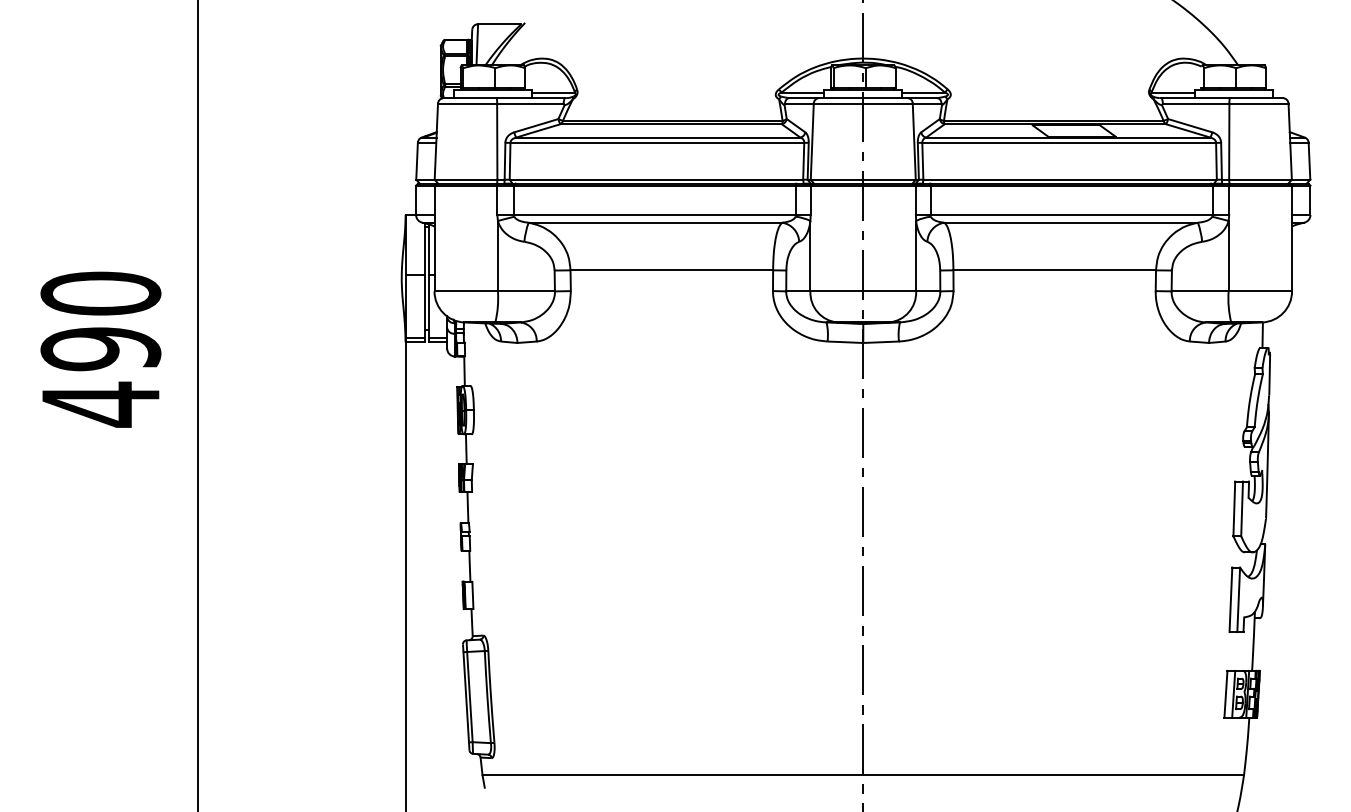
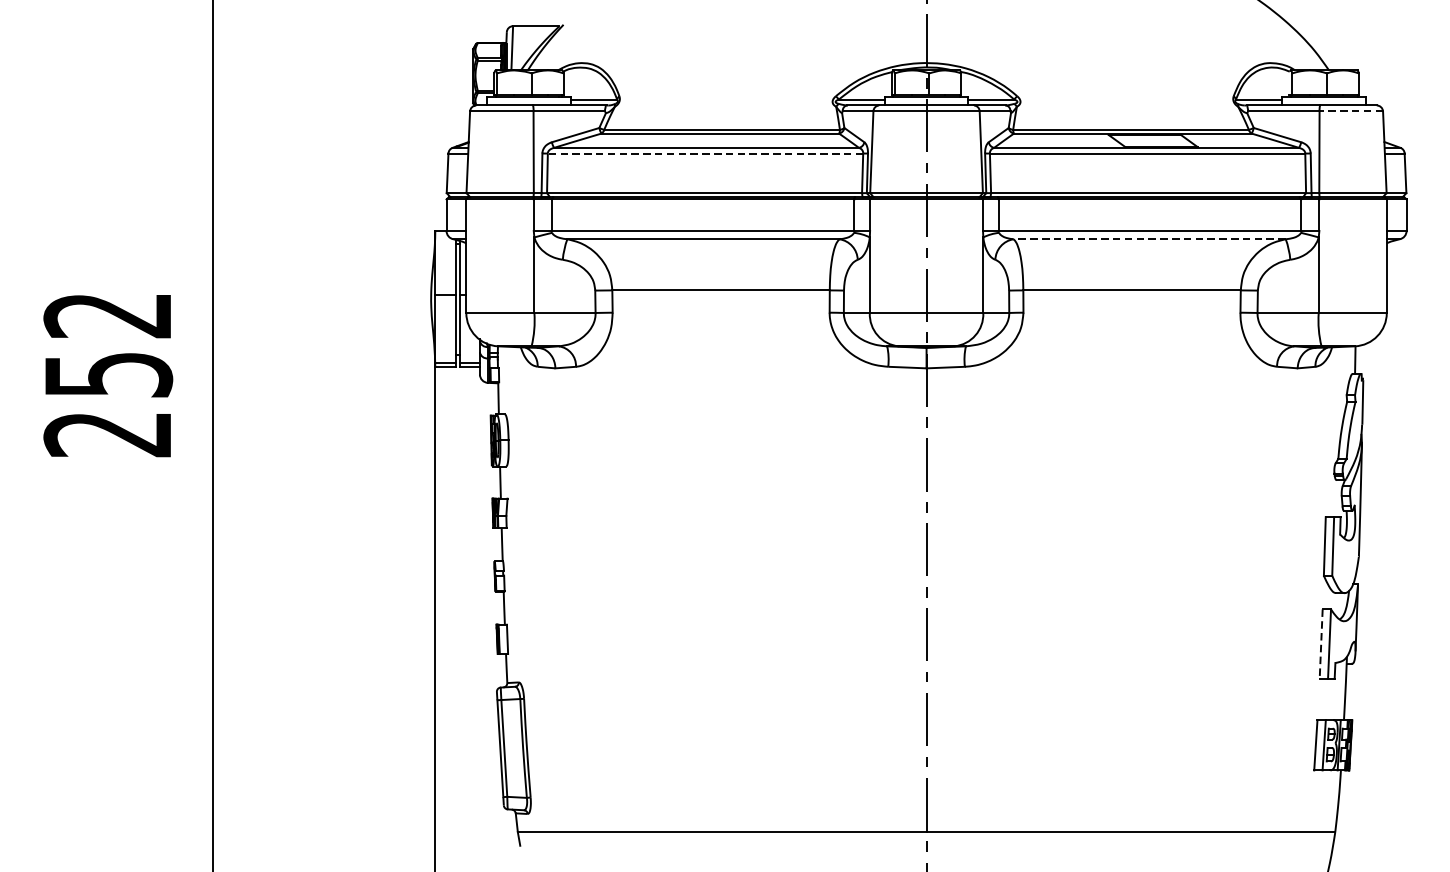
line: (1258, 103) -> (1350, 111), solid -> dashed
line: (657, 142) -> (705, 153), solid -> dashed
line: (1071, 222) -> (1150, 239), solid -> dashed
text: (100, 349) -> (107, 375), 490 -> 252
line: (1230, 600) -> (1320, 644), solid -> dashed

